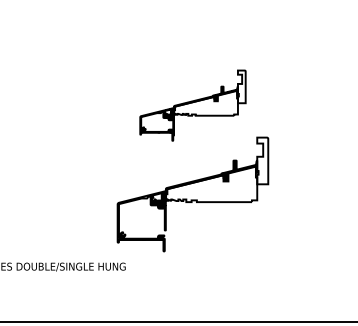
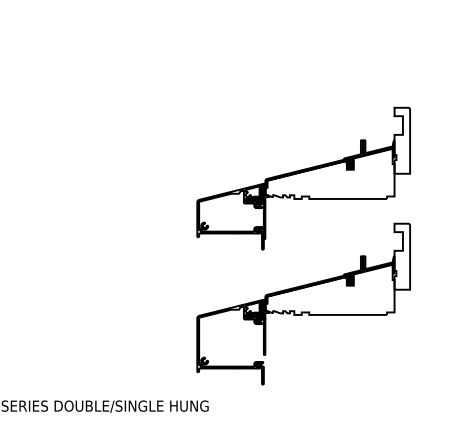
part: (192, 105) -> (303, 178), size x1.43

